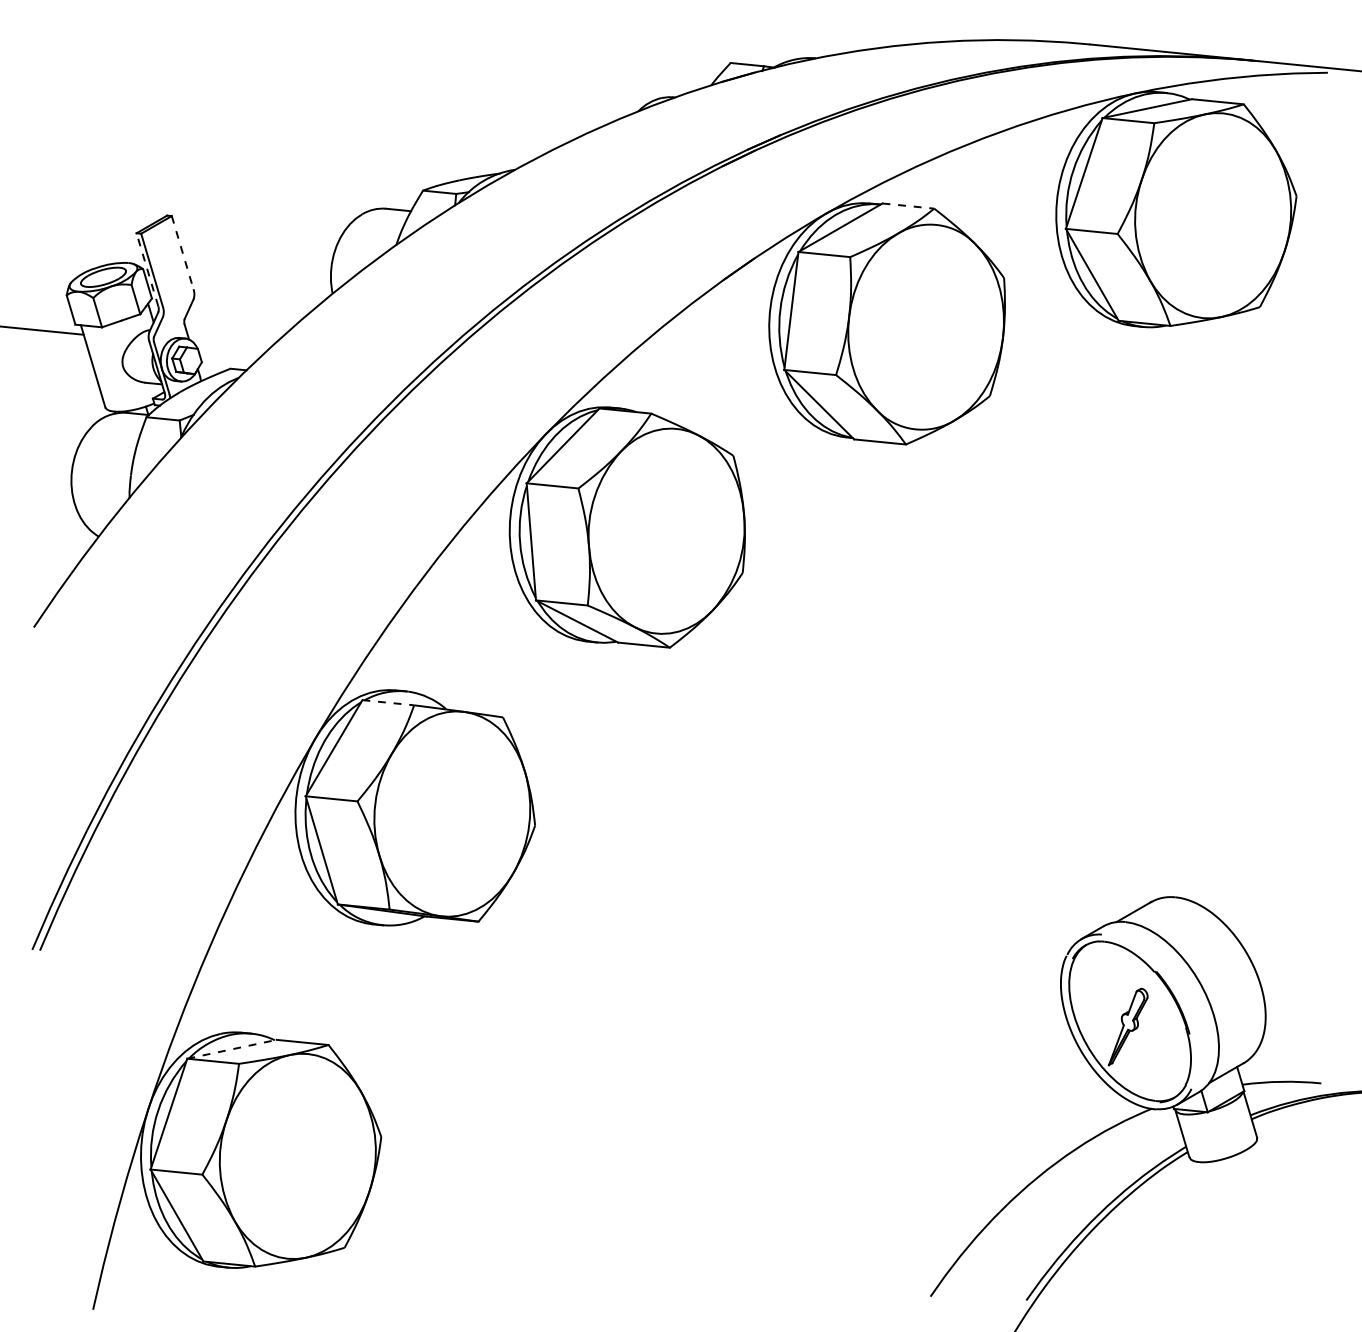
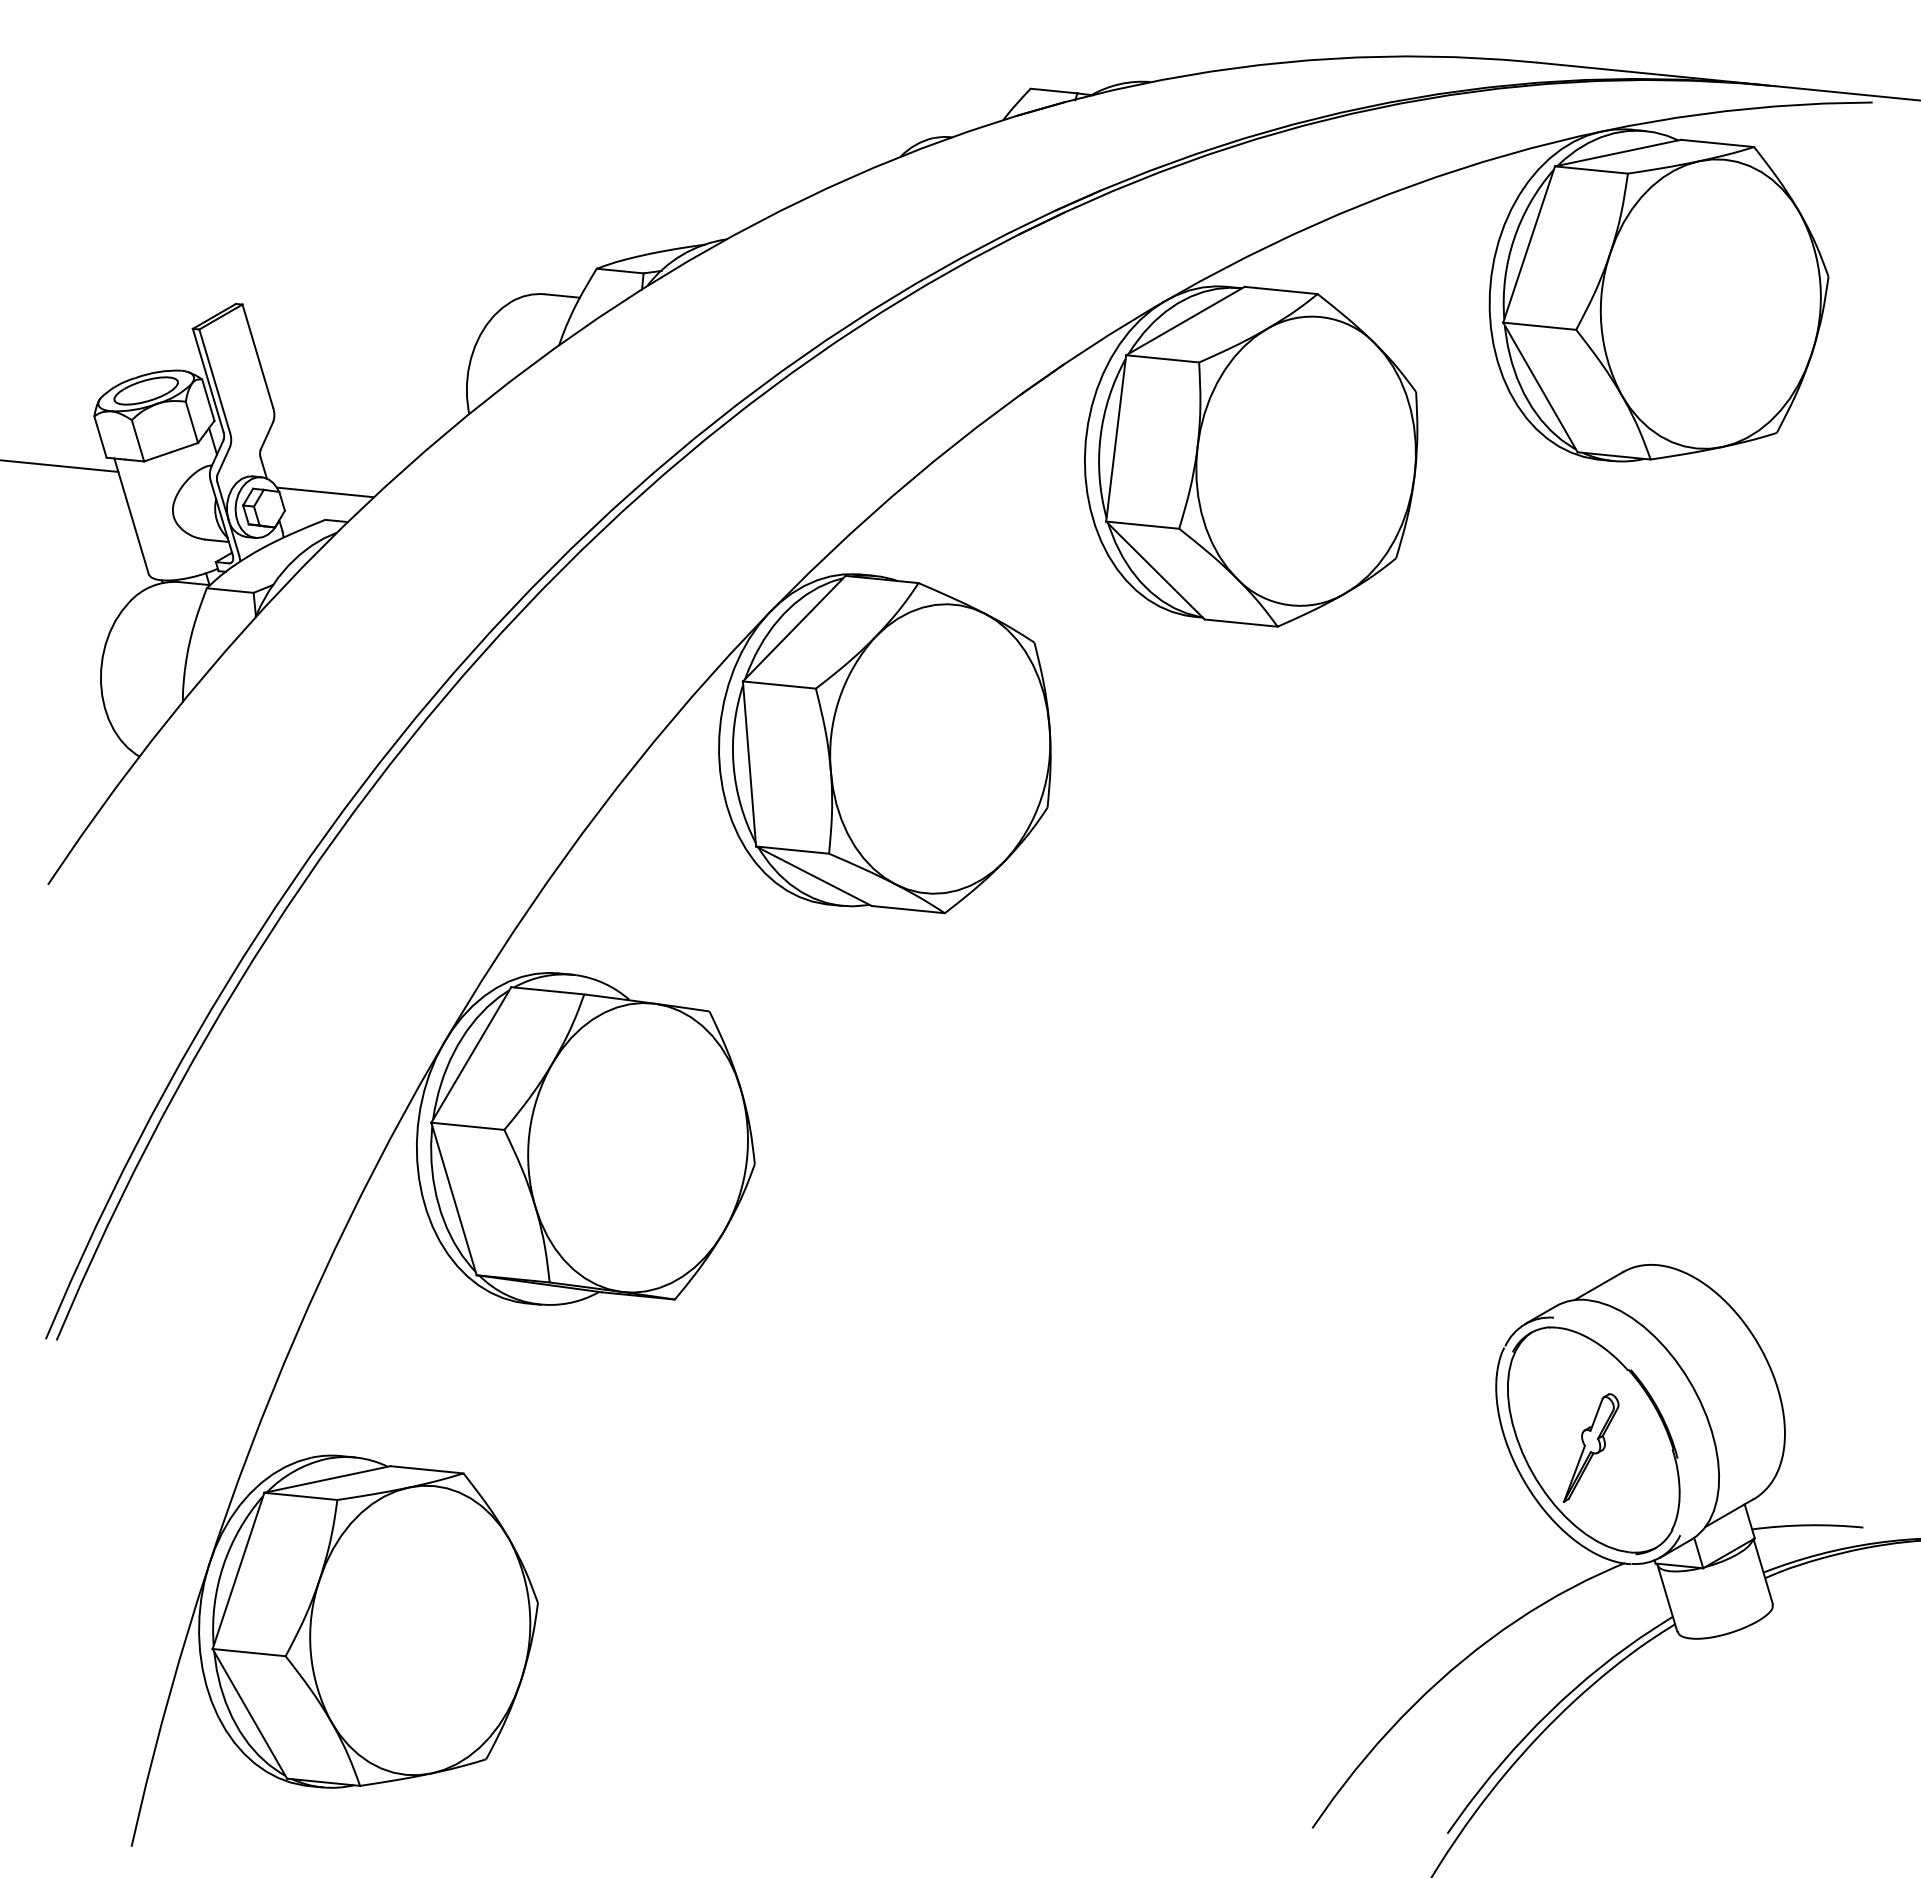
line: (908, 206) -> (1281, 290), dashed -> solid
line: (182, 252) -> (257, 356), dashed -> solid
line: (147, 269) -> (208, 380), dashed -> solid
line: (229, 349) -> (324, 492), added
line: (388, 702) -> (547, 990), dashed -> solid
line: (232, 1049) -> (327, 1479), dashed -> solid

